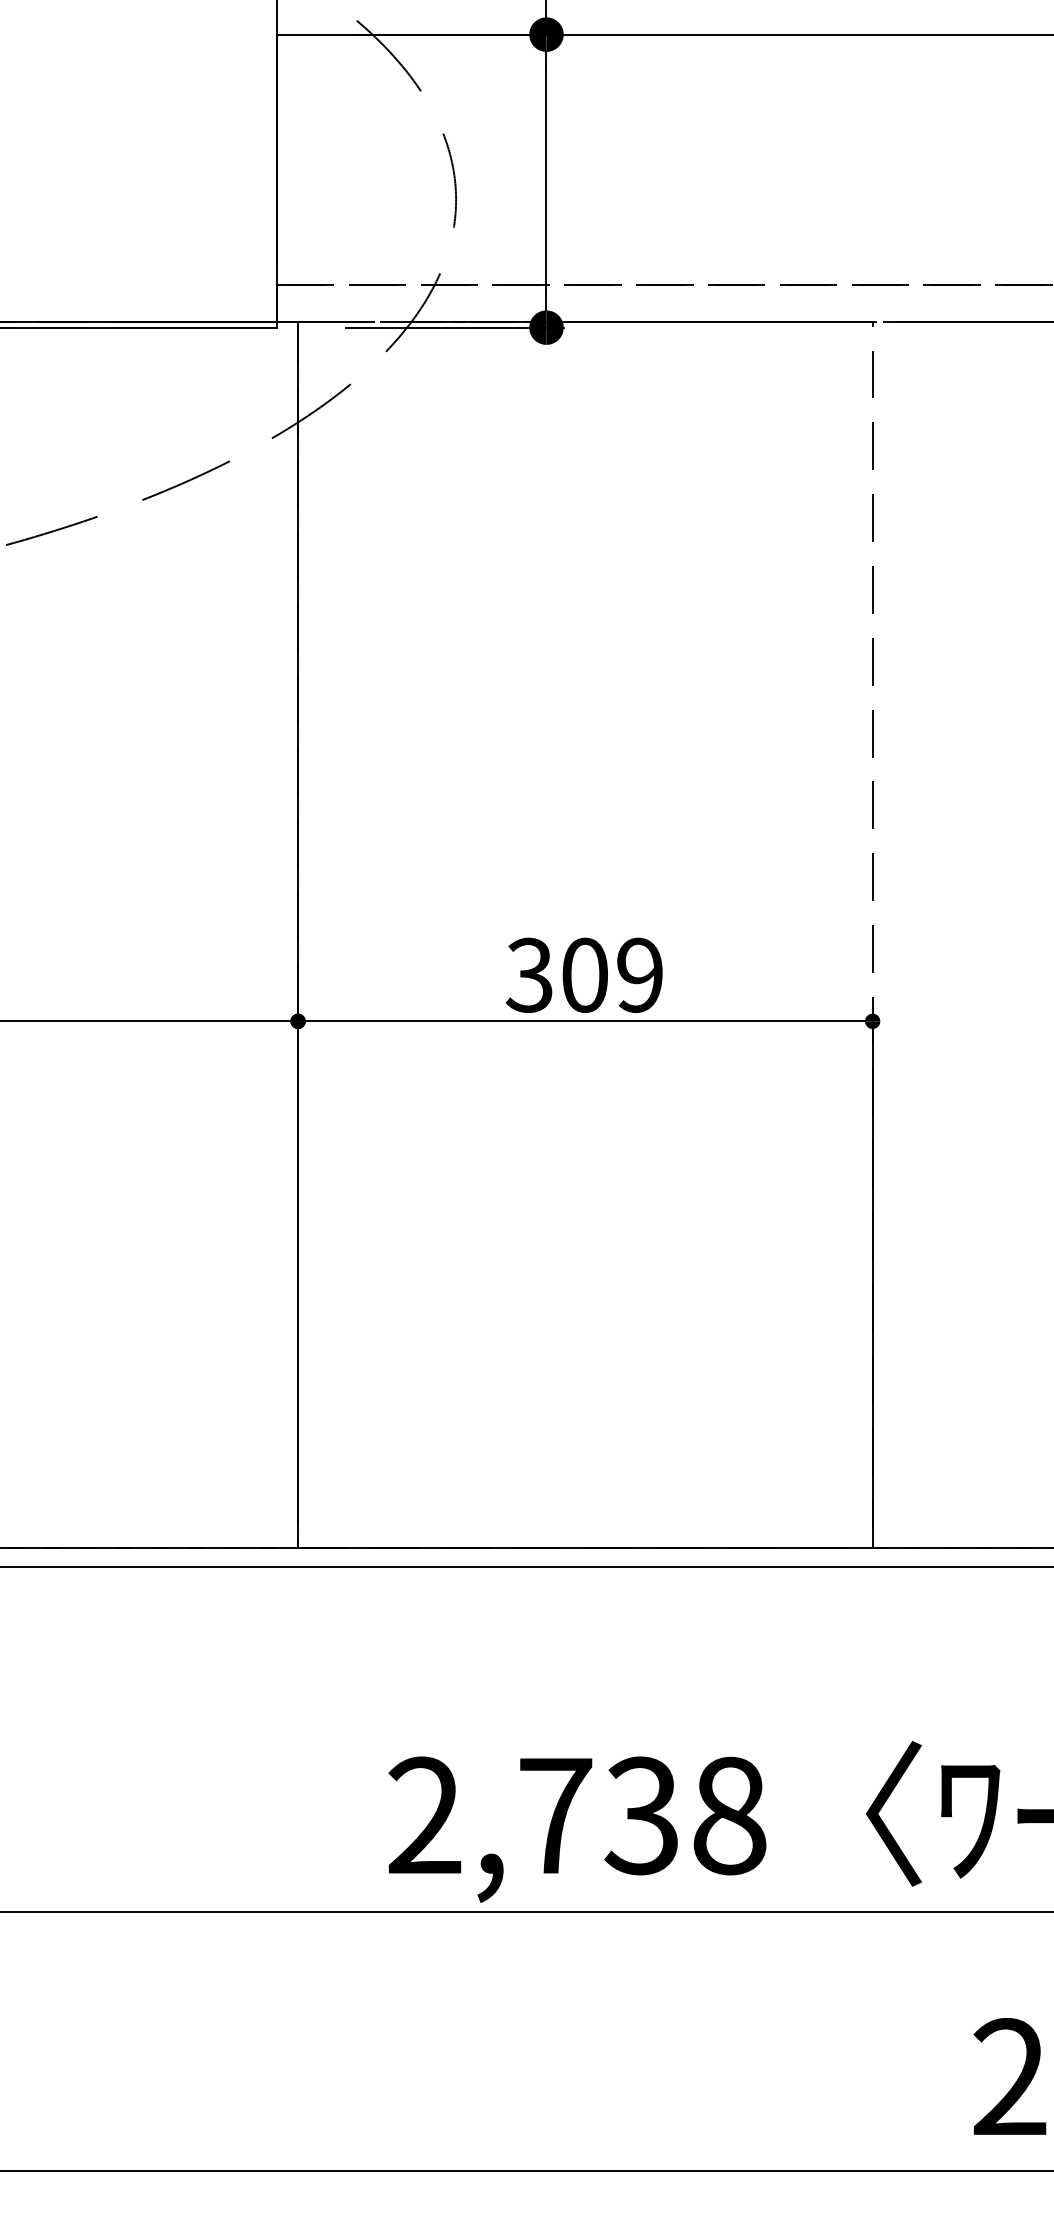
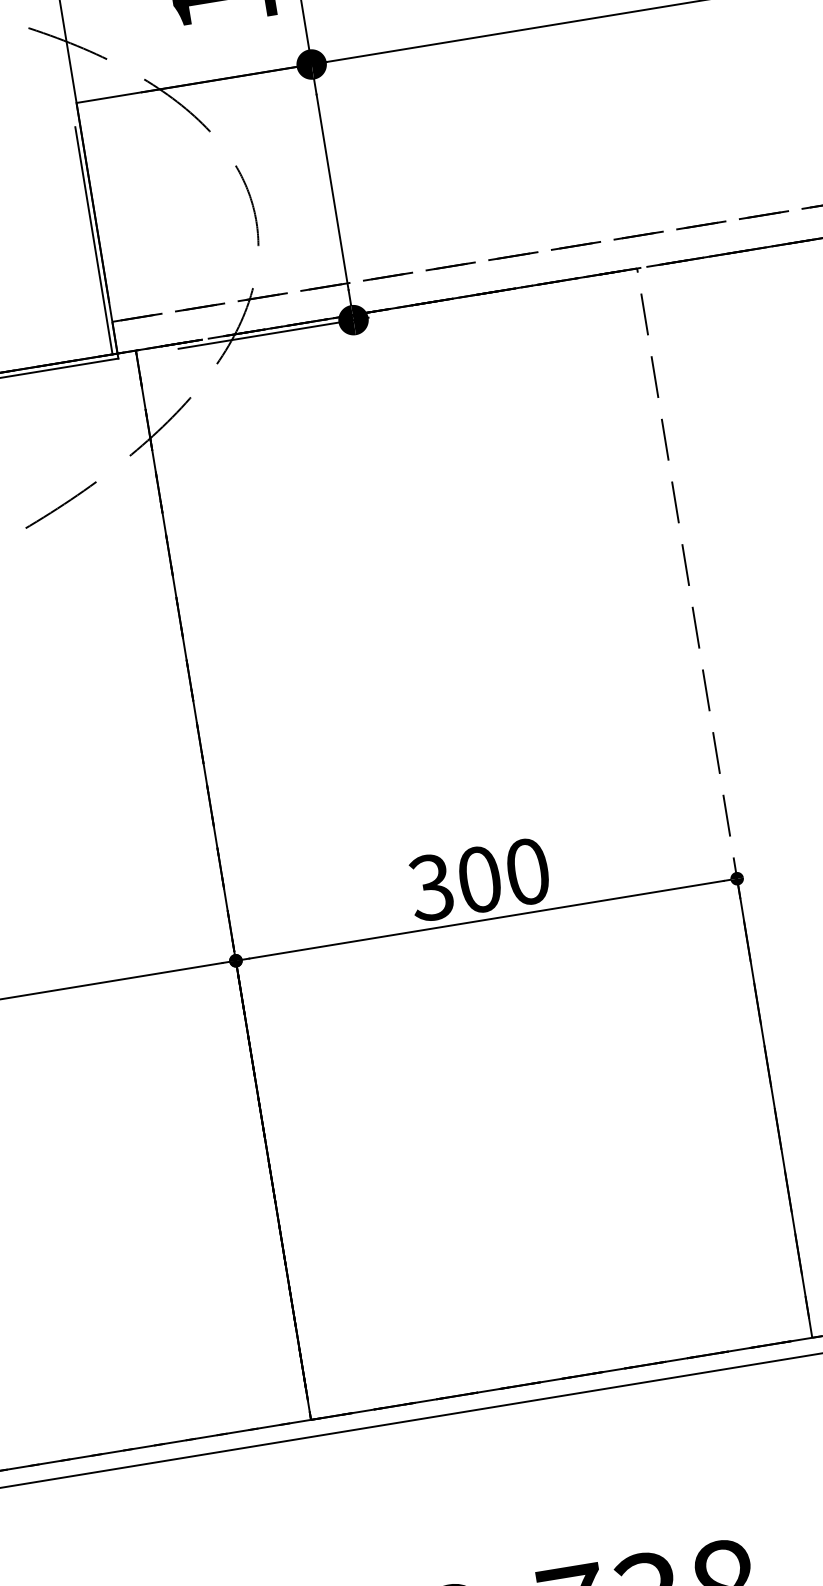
line: (271, 191) -> (94, 240), added
text: (640, 974) -> (527, 871), 309 -> 300

